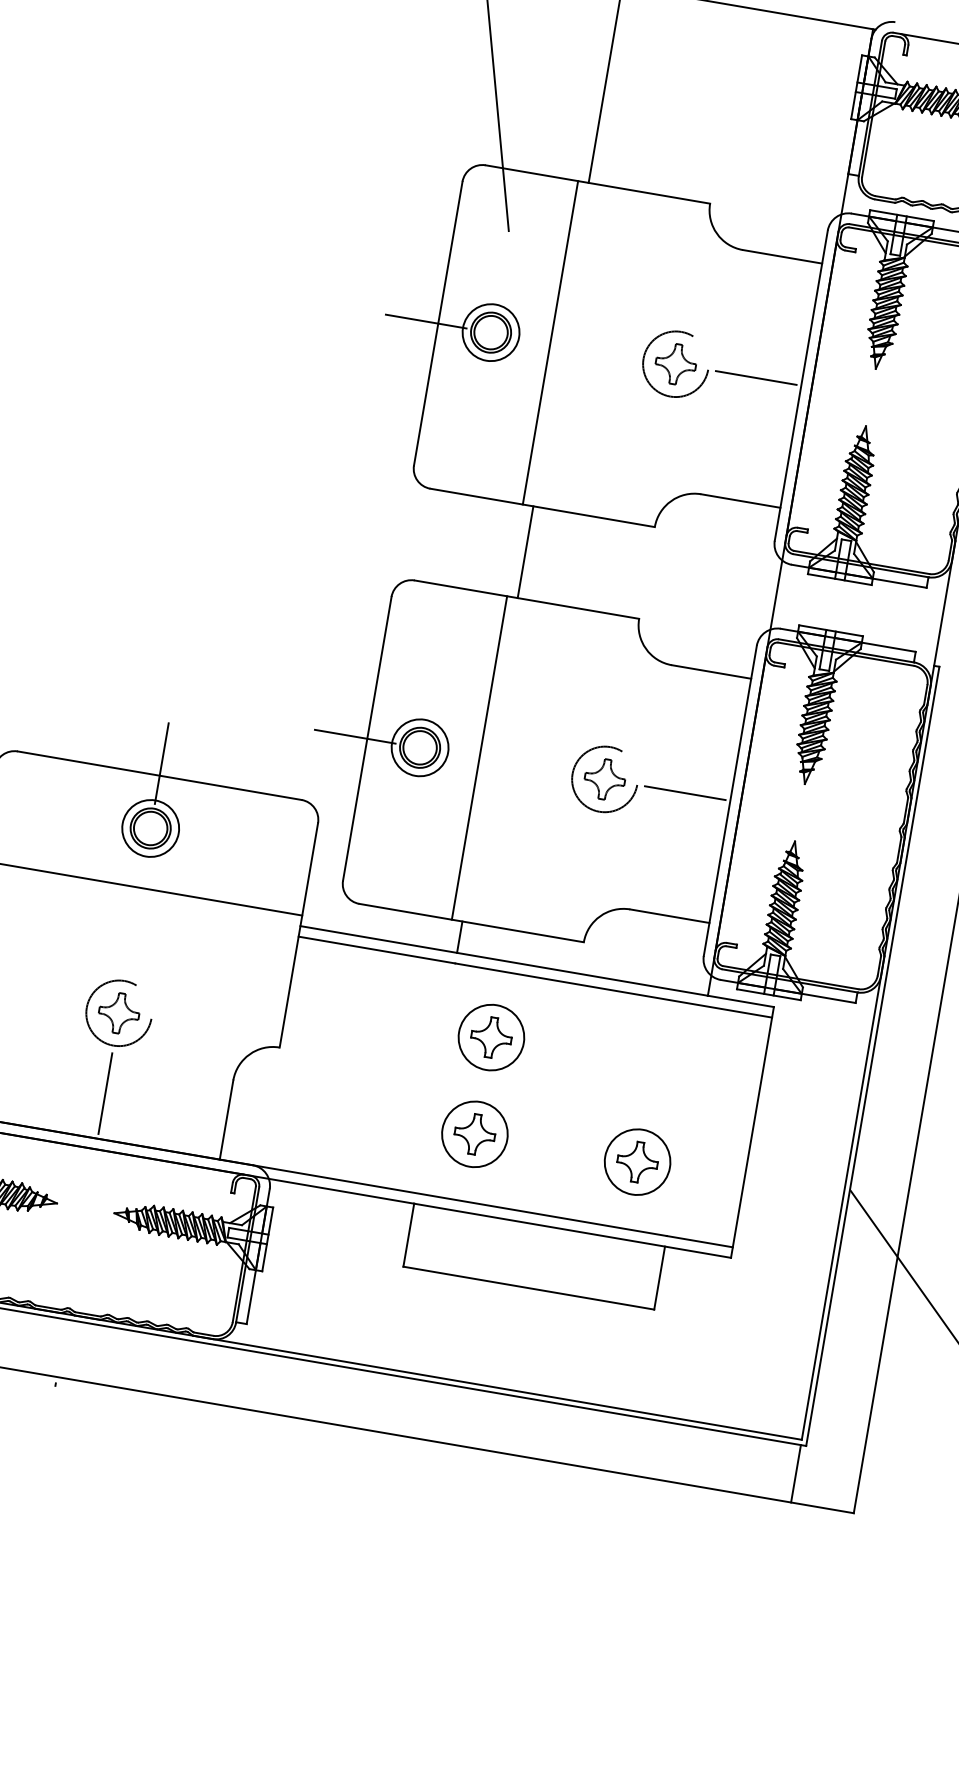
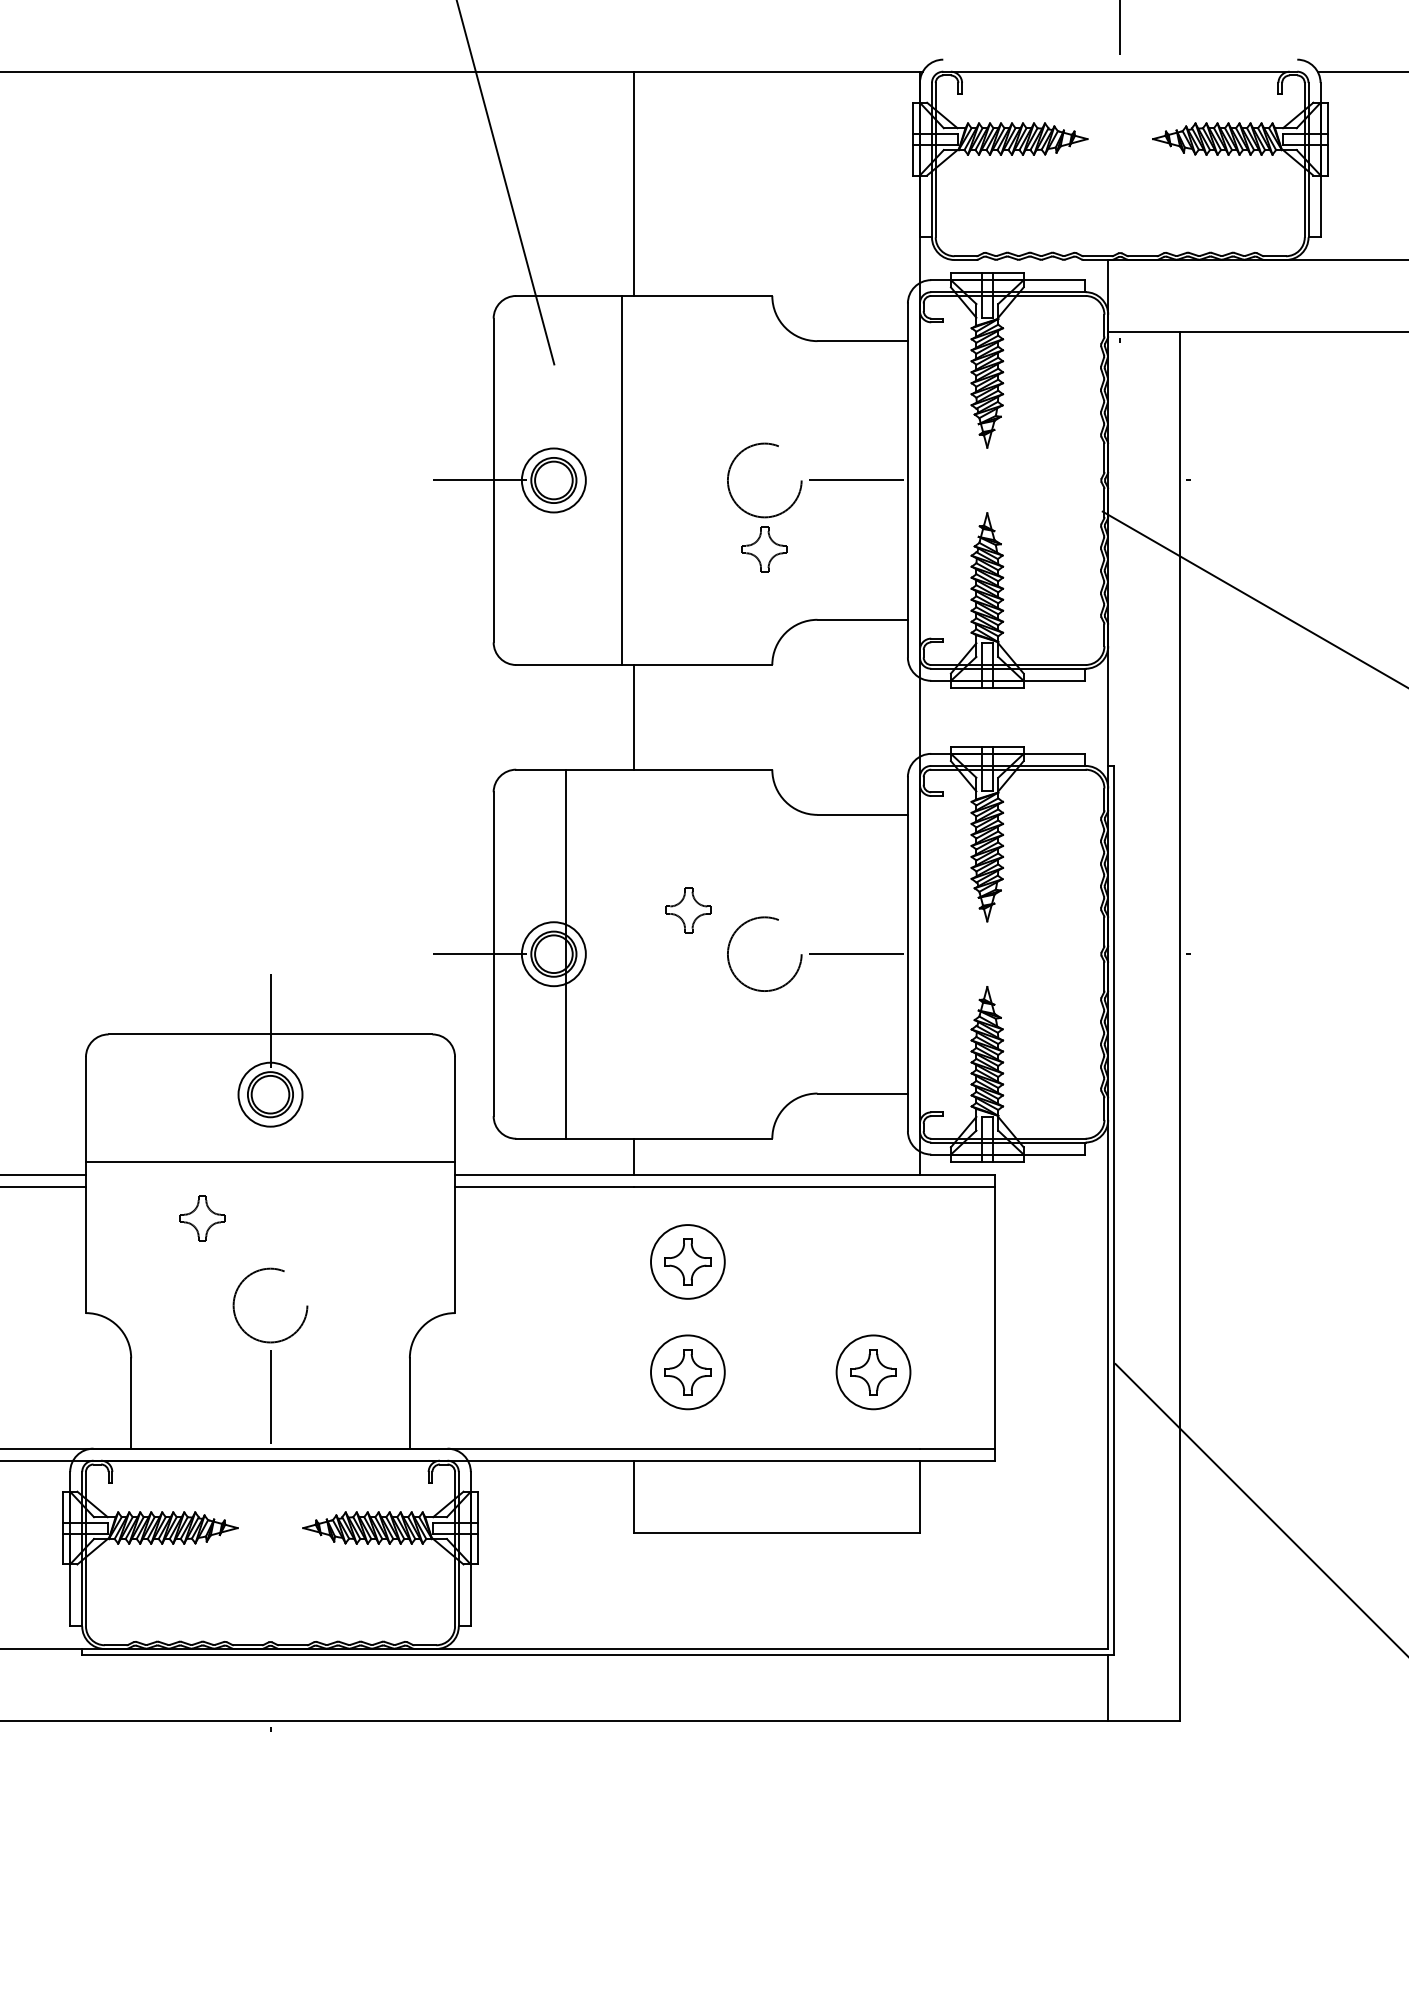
part: (675, 364) -> (764, 549), moved
line: (479, 757) -> (565, 953), moved
part: (604, 779) -> (688, 910), moved
part: (119, 1013) -> (202, 1218), moved

